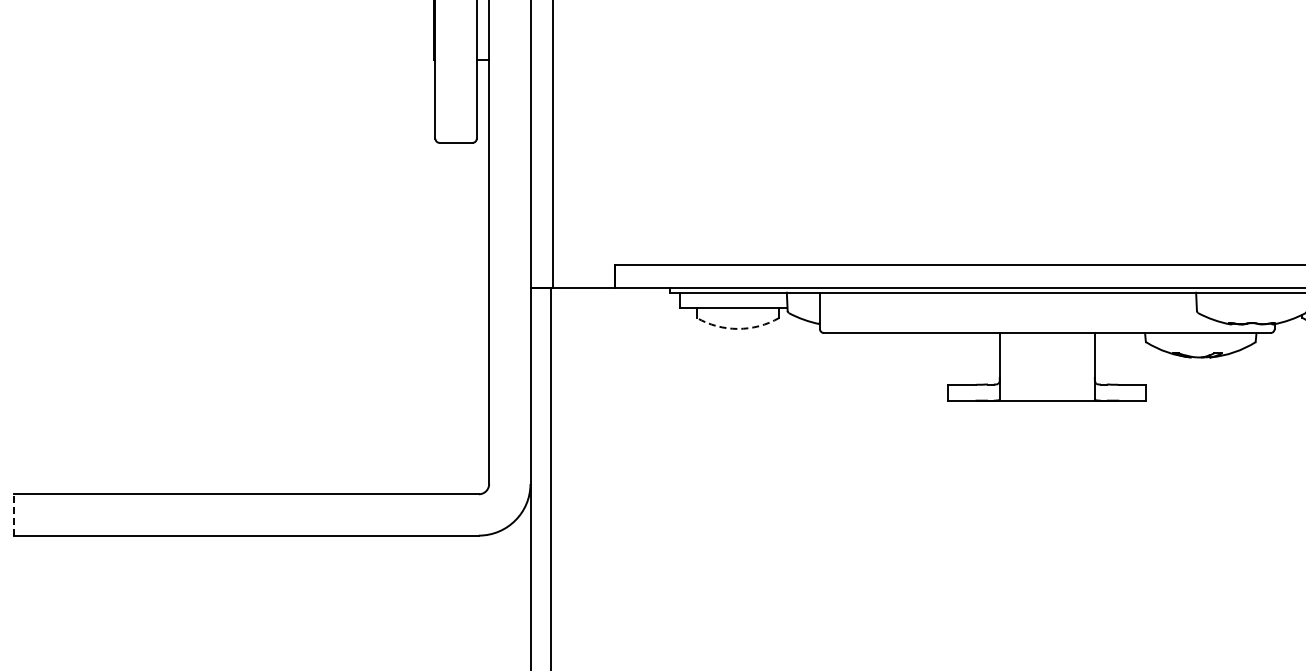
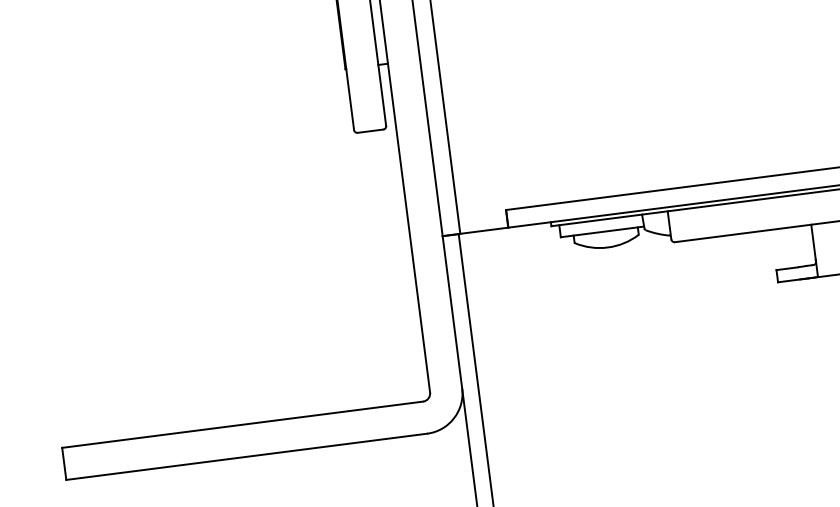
arc: (738, 328) -> (608, 247), dashed -> solid
line: (13, 514) -> (64, 463), dashed -> solid

